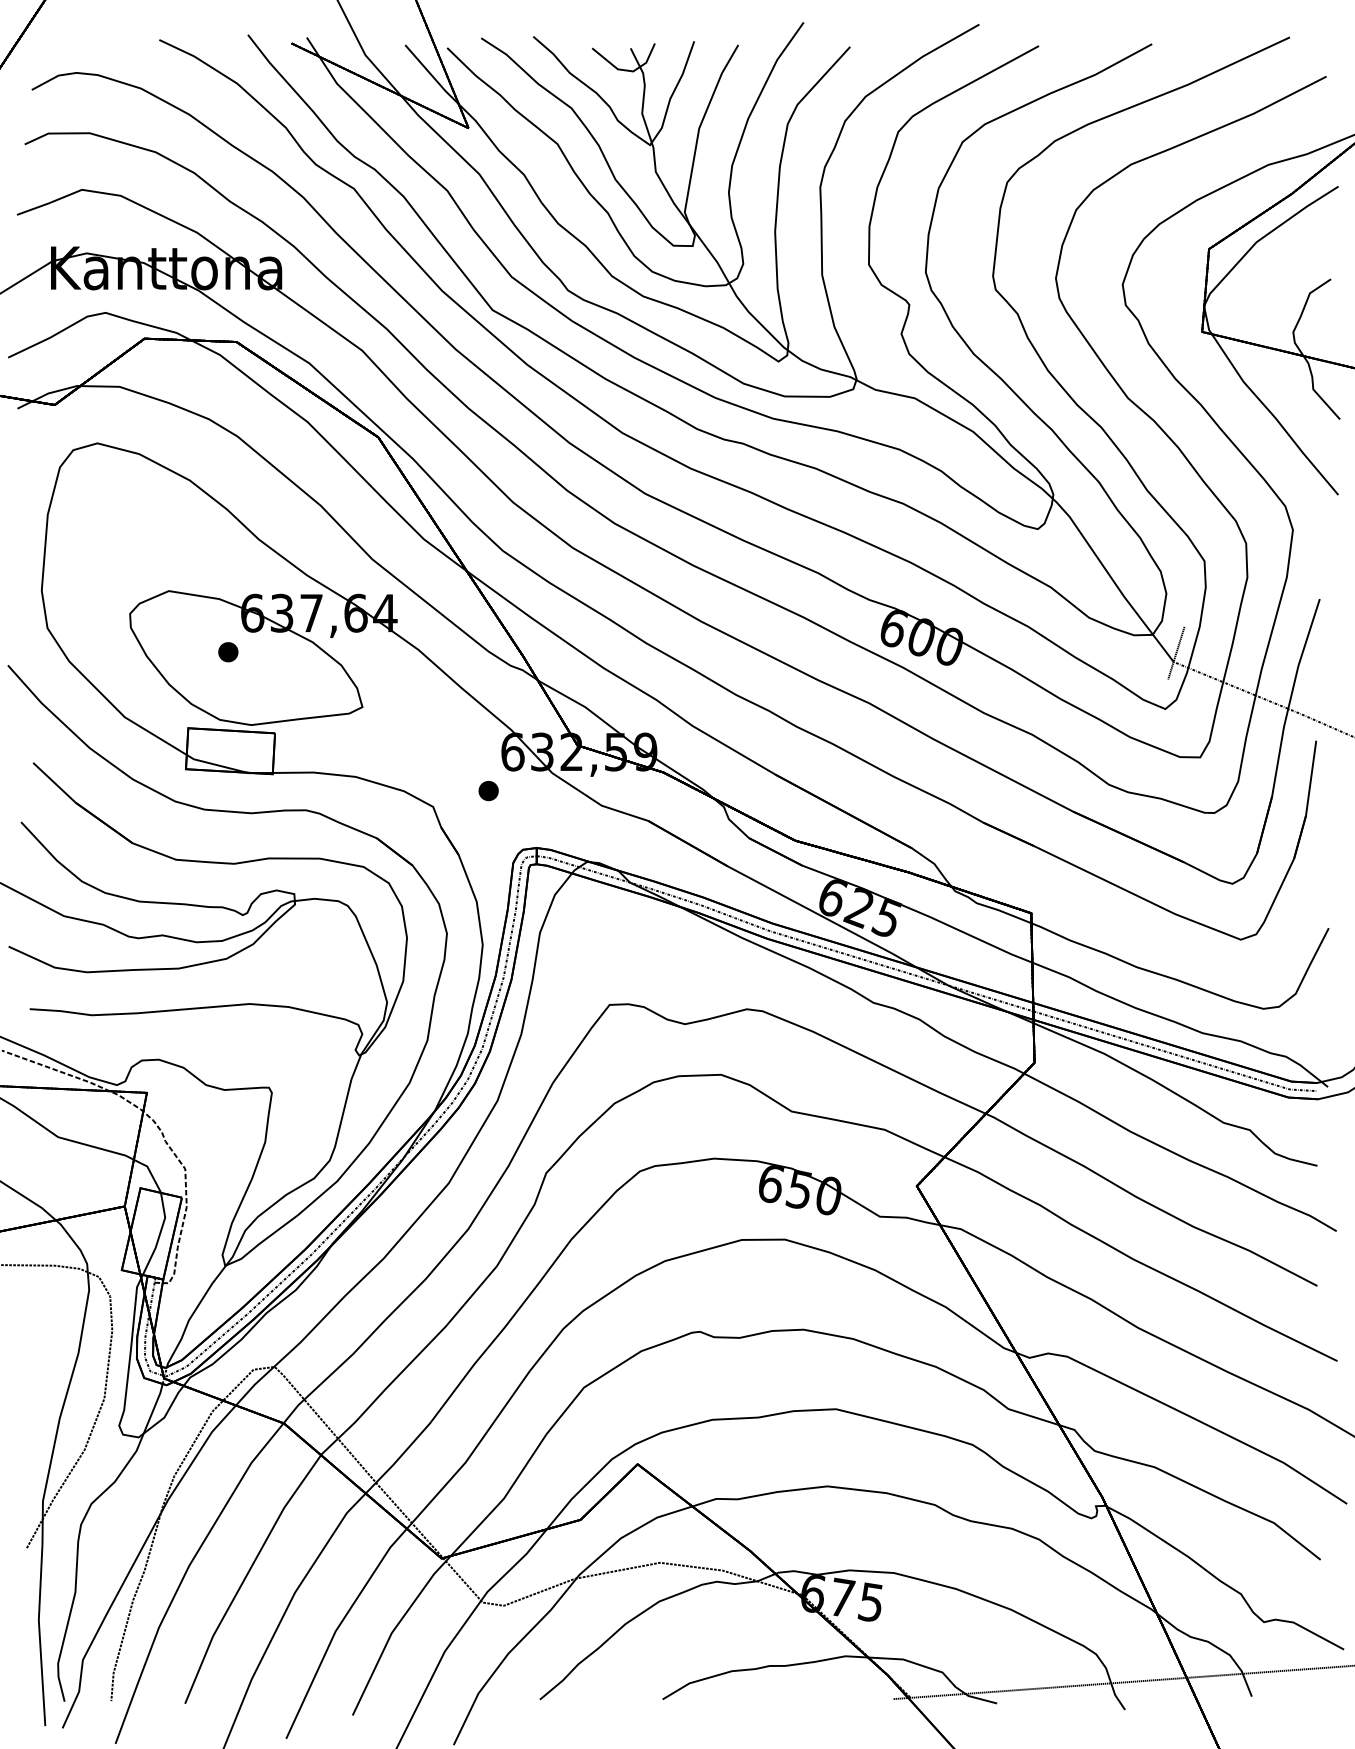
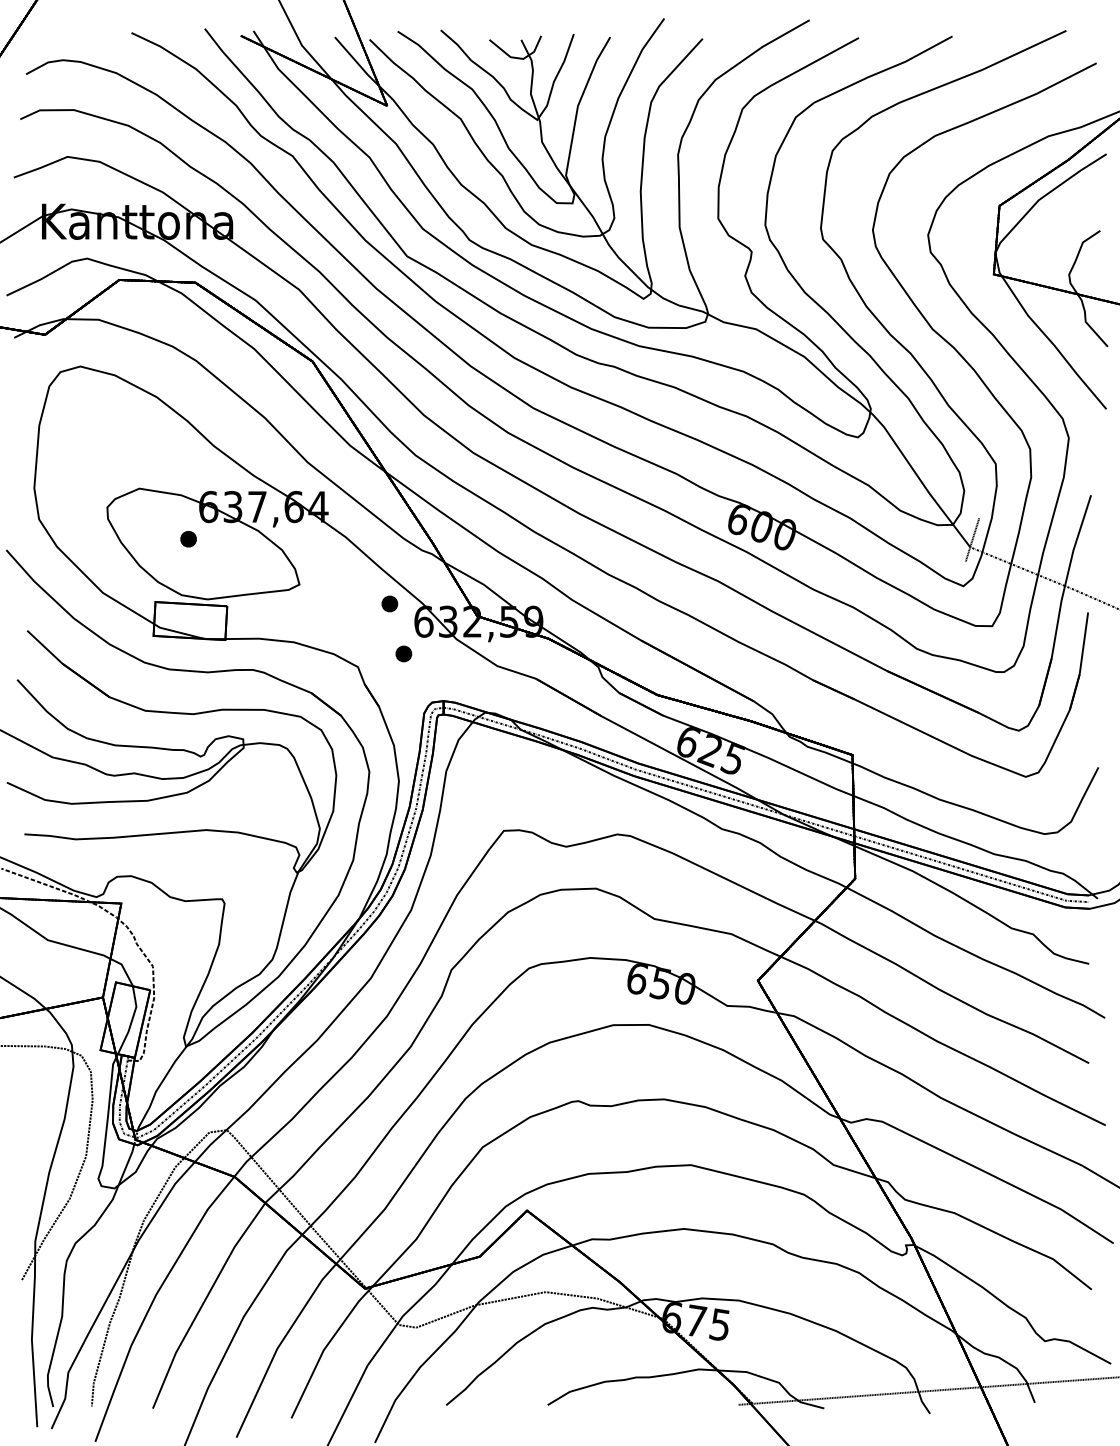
part: (471, 729) -> (389, 603), added

